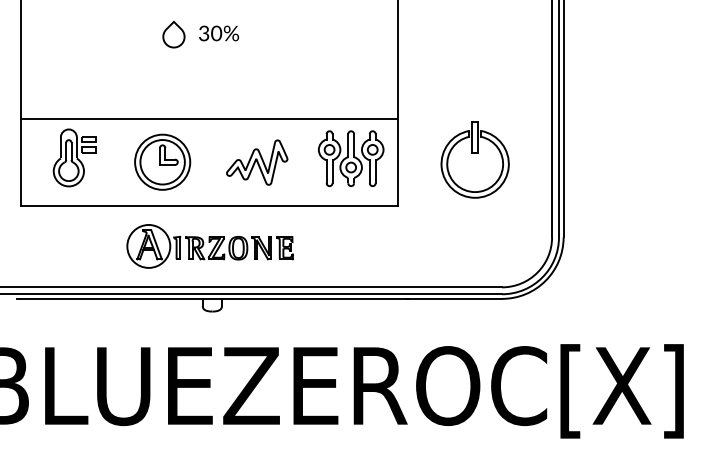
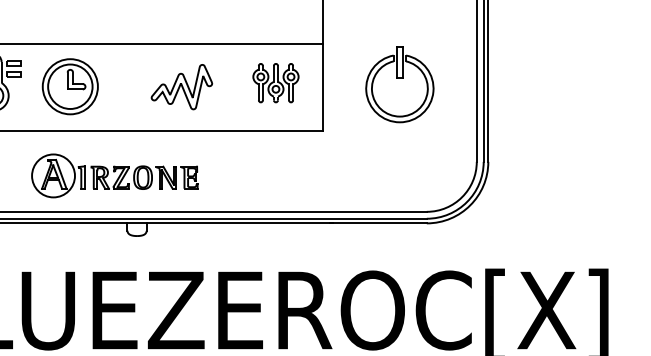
part: (351, 158) -> (276, 82), size x0.7
part: (162, 161) -> (70, 85), moved
part: (209, 246) -> (114, 175), moved

